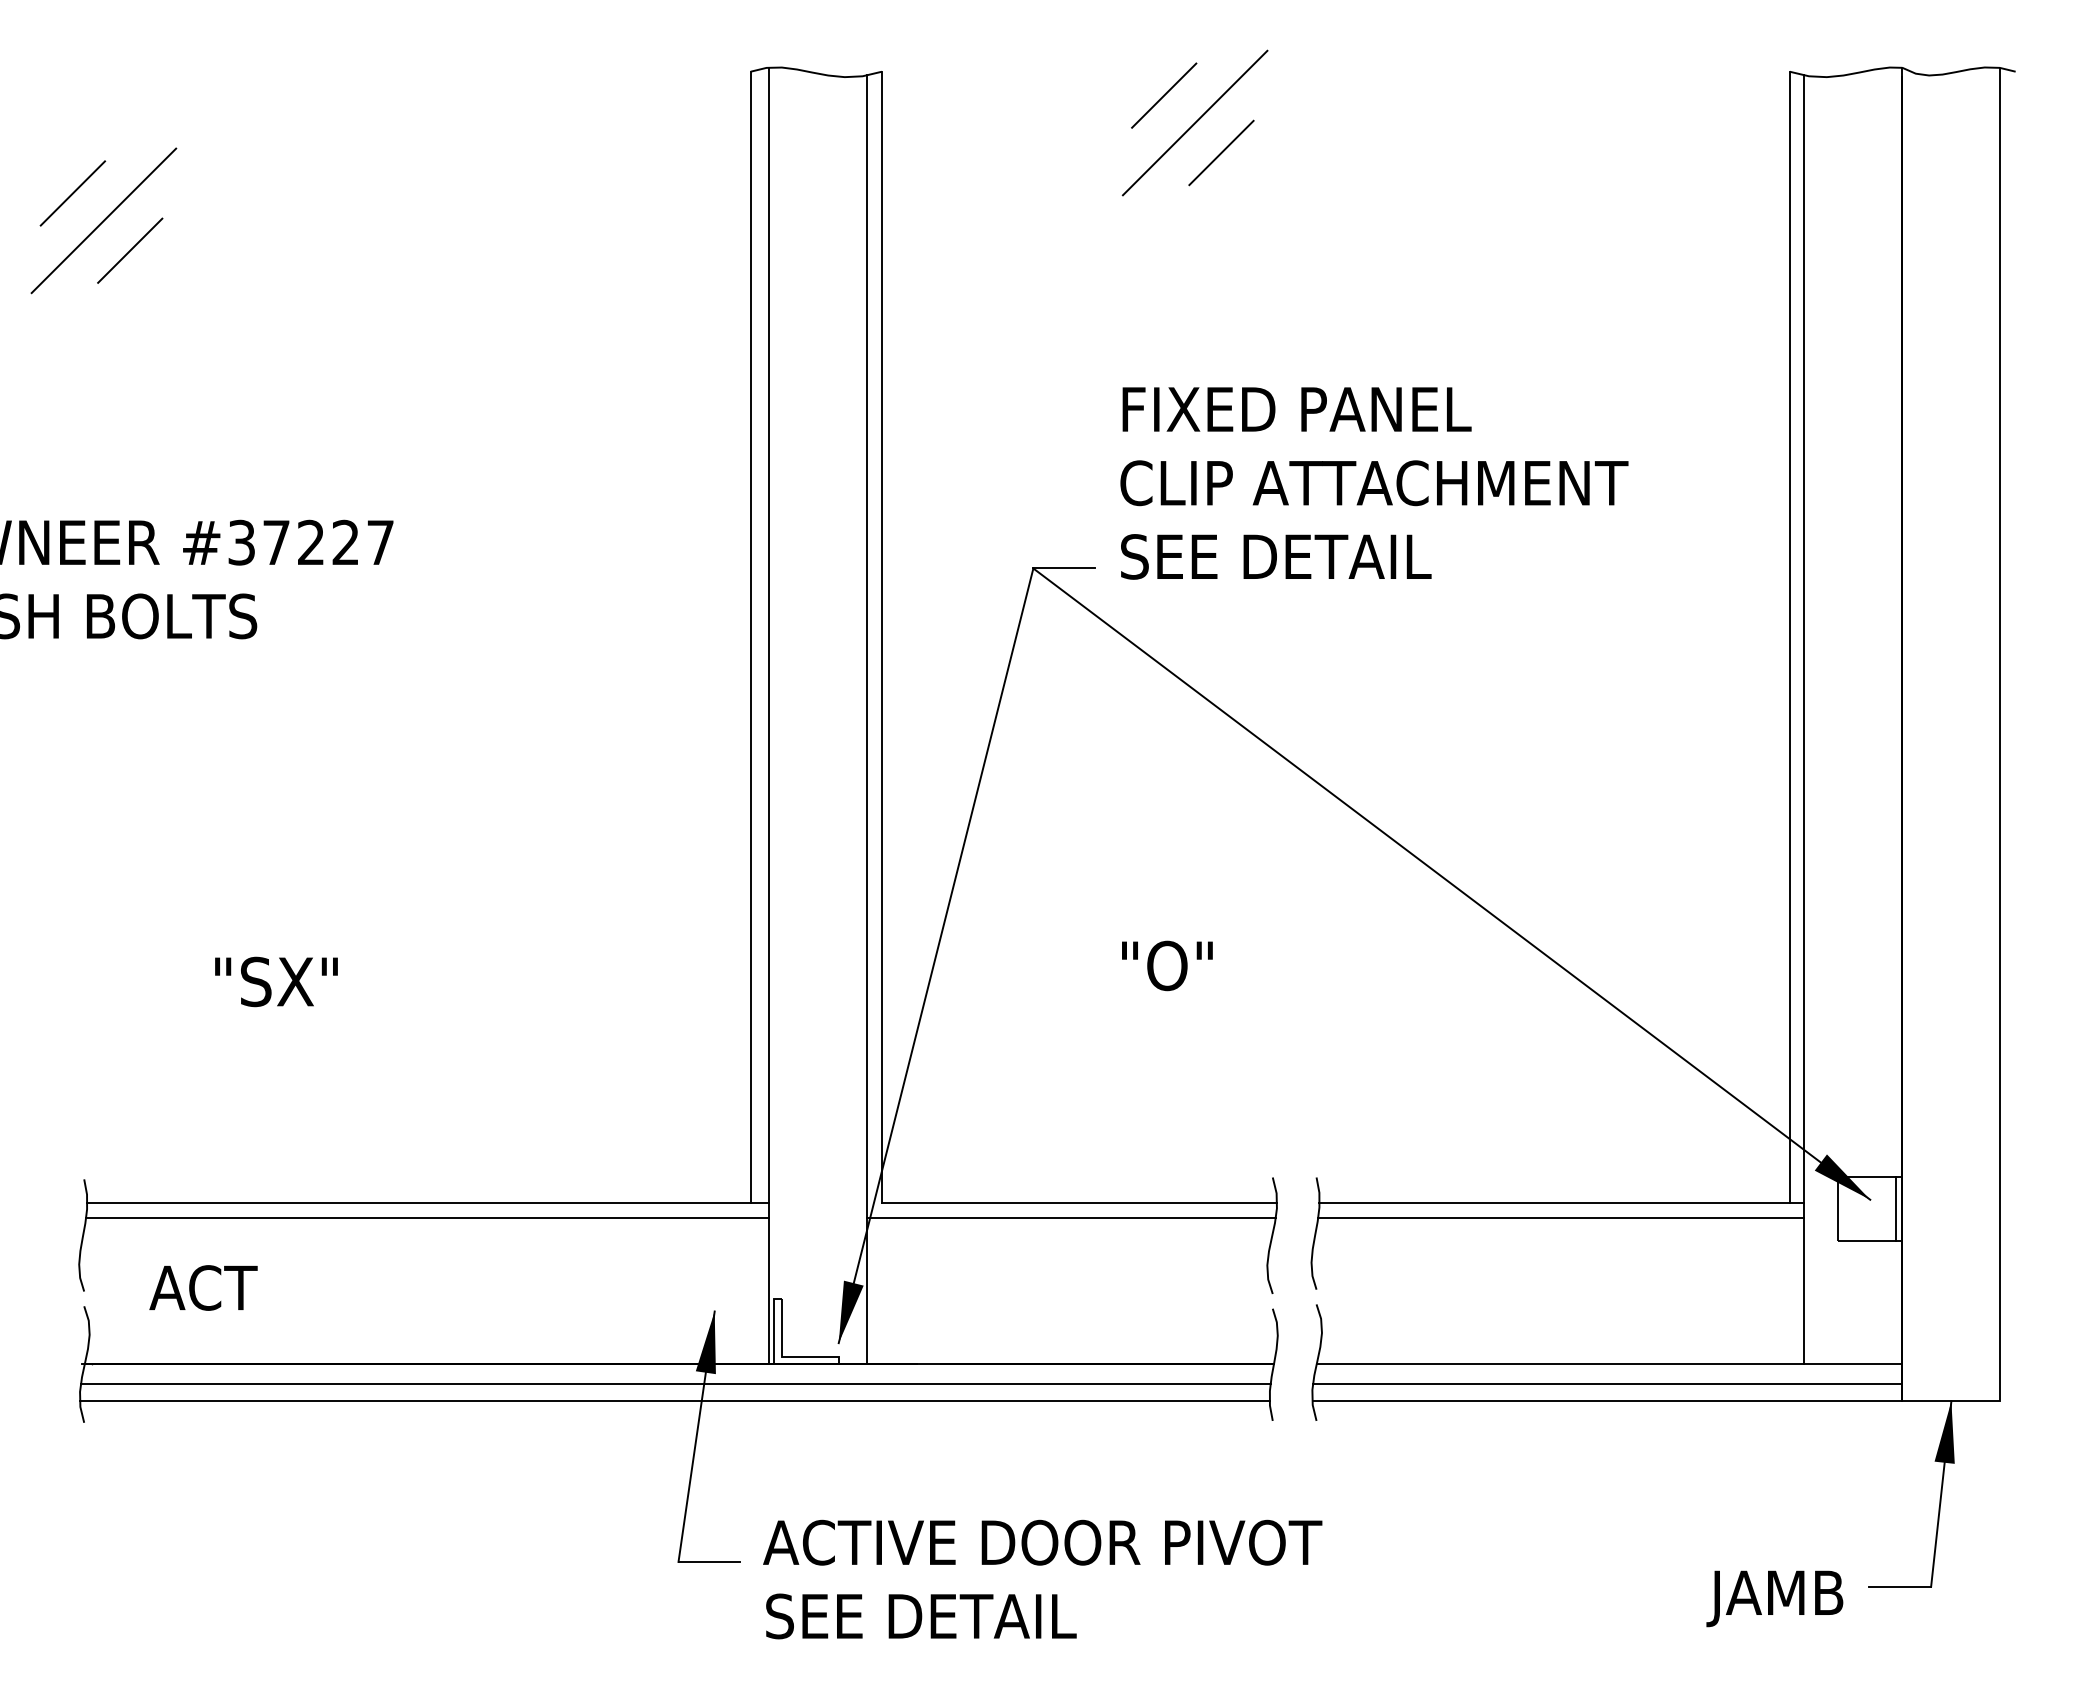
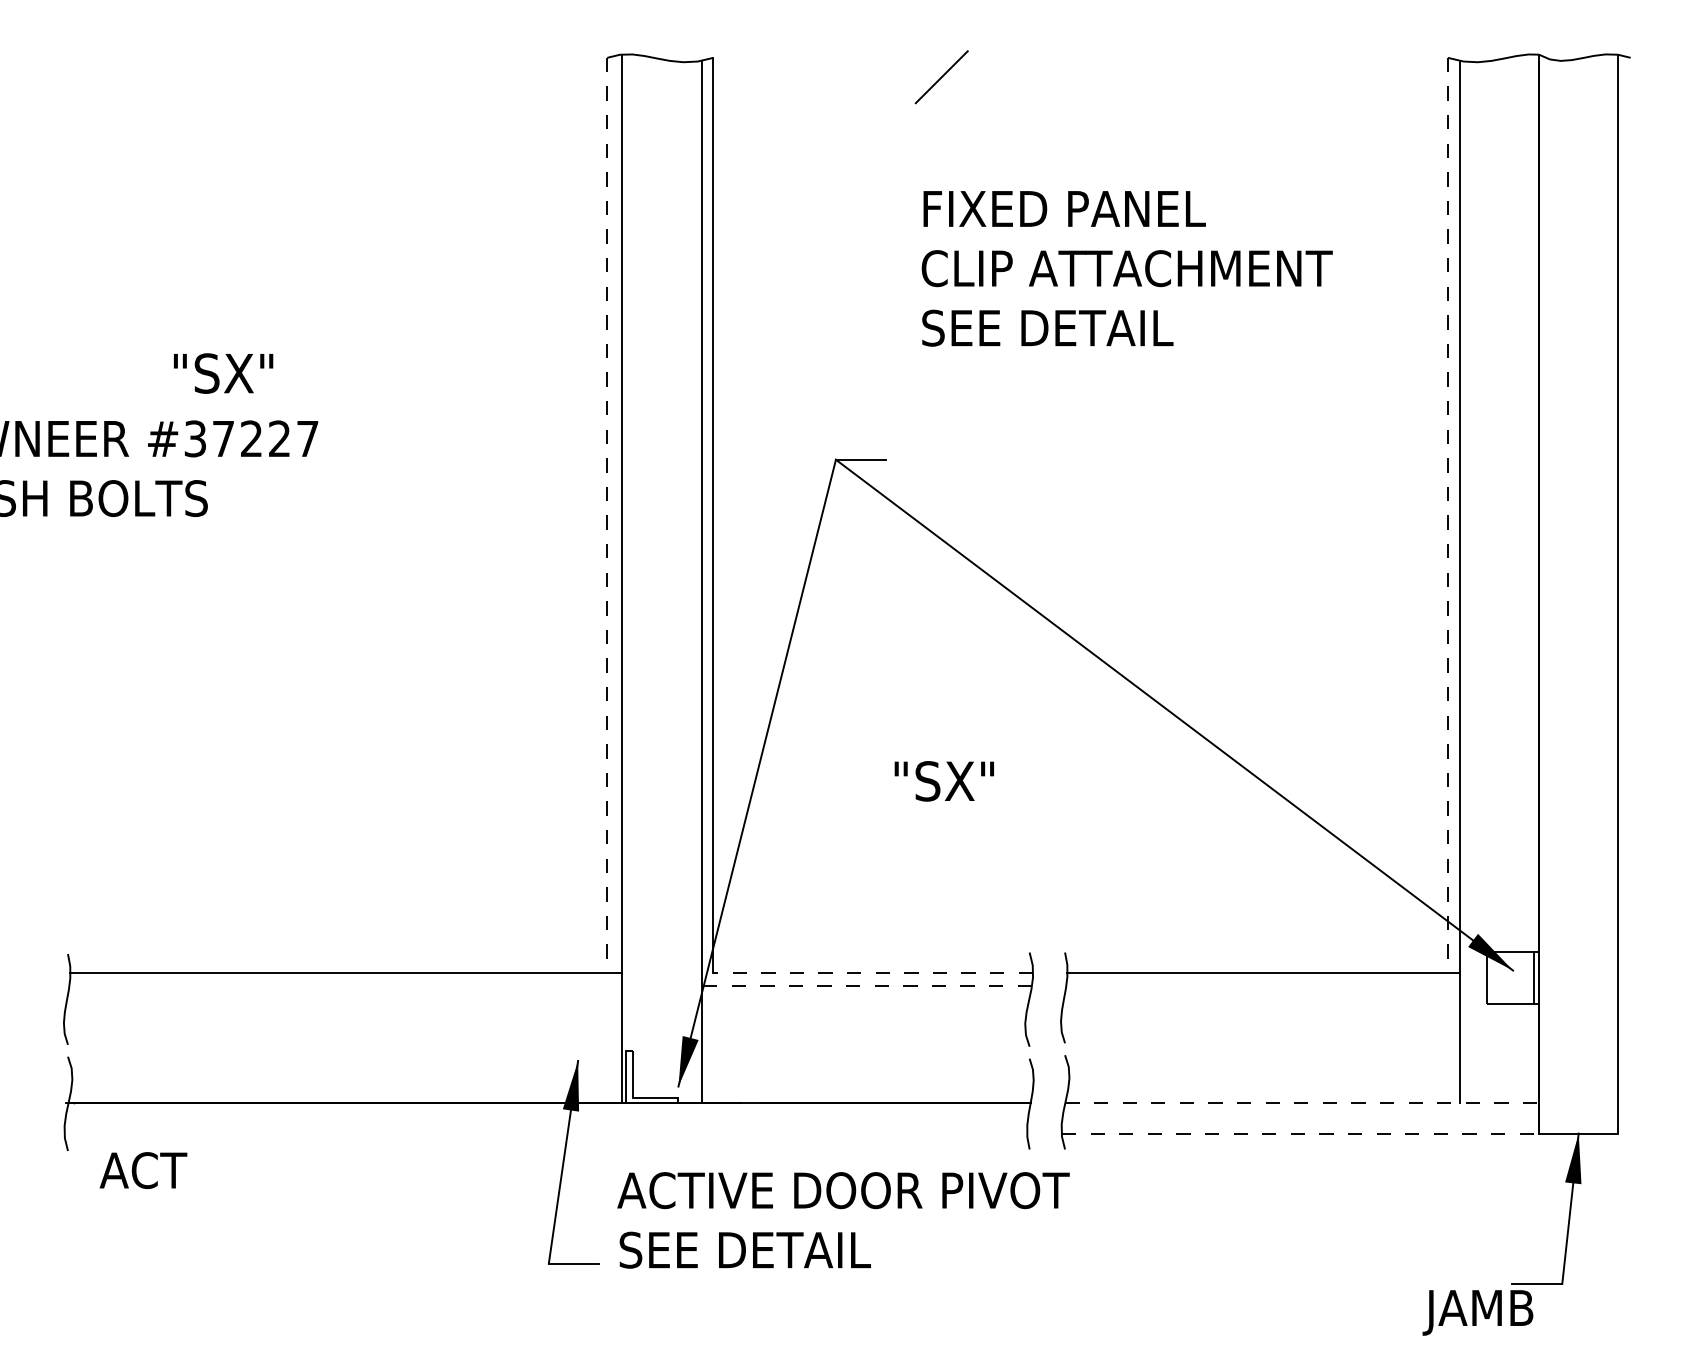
line: (1194, 122) -> (966, 98), removed
line: (1221, 152) -> (988, 123), removed
line: (72, 193) -> (58, 156), removed
line: (103, 220) -> (83, 178), removed
line: (130, 250) -> (105, 202), removed
text: (1374, 483) -> (1127, 268), moved
line: (750, 637) -> (607, 515), solid -> dashed
line: (1789, 637) -> (1447, 515), solid -> dashed
text: (1167, 965) -> (944, 780), "O" -> "SX"
text: (276, 981) -> (223, 373), moved
line: (1078, 1202) -> (872, 972), solid -> dashed
line: (427, 1218) -> (345, 985), removed
line: (1070, 1218) -> (865, 985), solid -> dashed
line: (1561, 1218) -> (1263, 985), removed
text: (203, 1287) -> (143, 1170), moved
line: (1609, 1363) -> (1302, 1103), solid -> dashed
line: (675, 1384) -> (546, 1120), removed
line: (1607, 1384) -> (1300, 1120), removed
line: (674, 1401) -> (545, 1133), removed
line: (1607, 1401) -> (1300, 1133), solid -> dashed
text: (1042, 1579) -> (843, 1220), moved
text: (1774, 1598) -> (1477, 1312), moved

